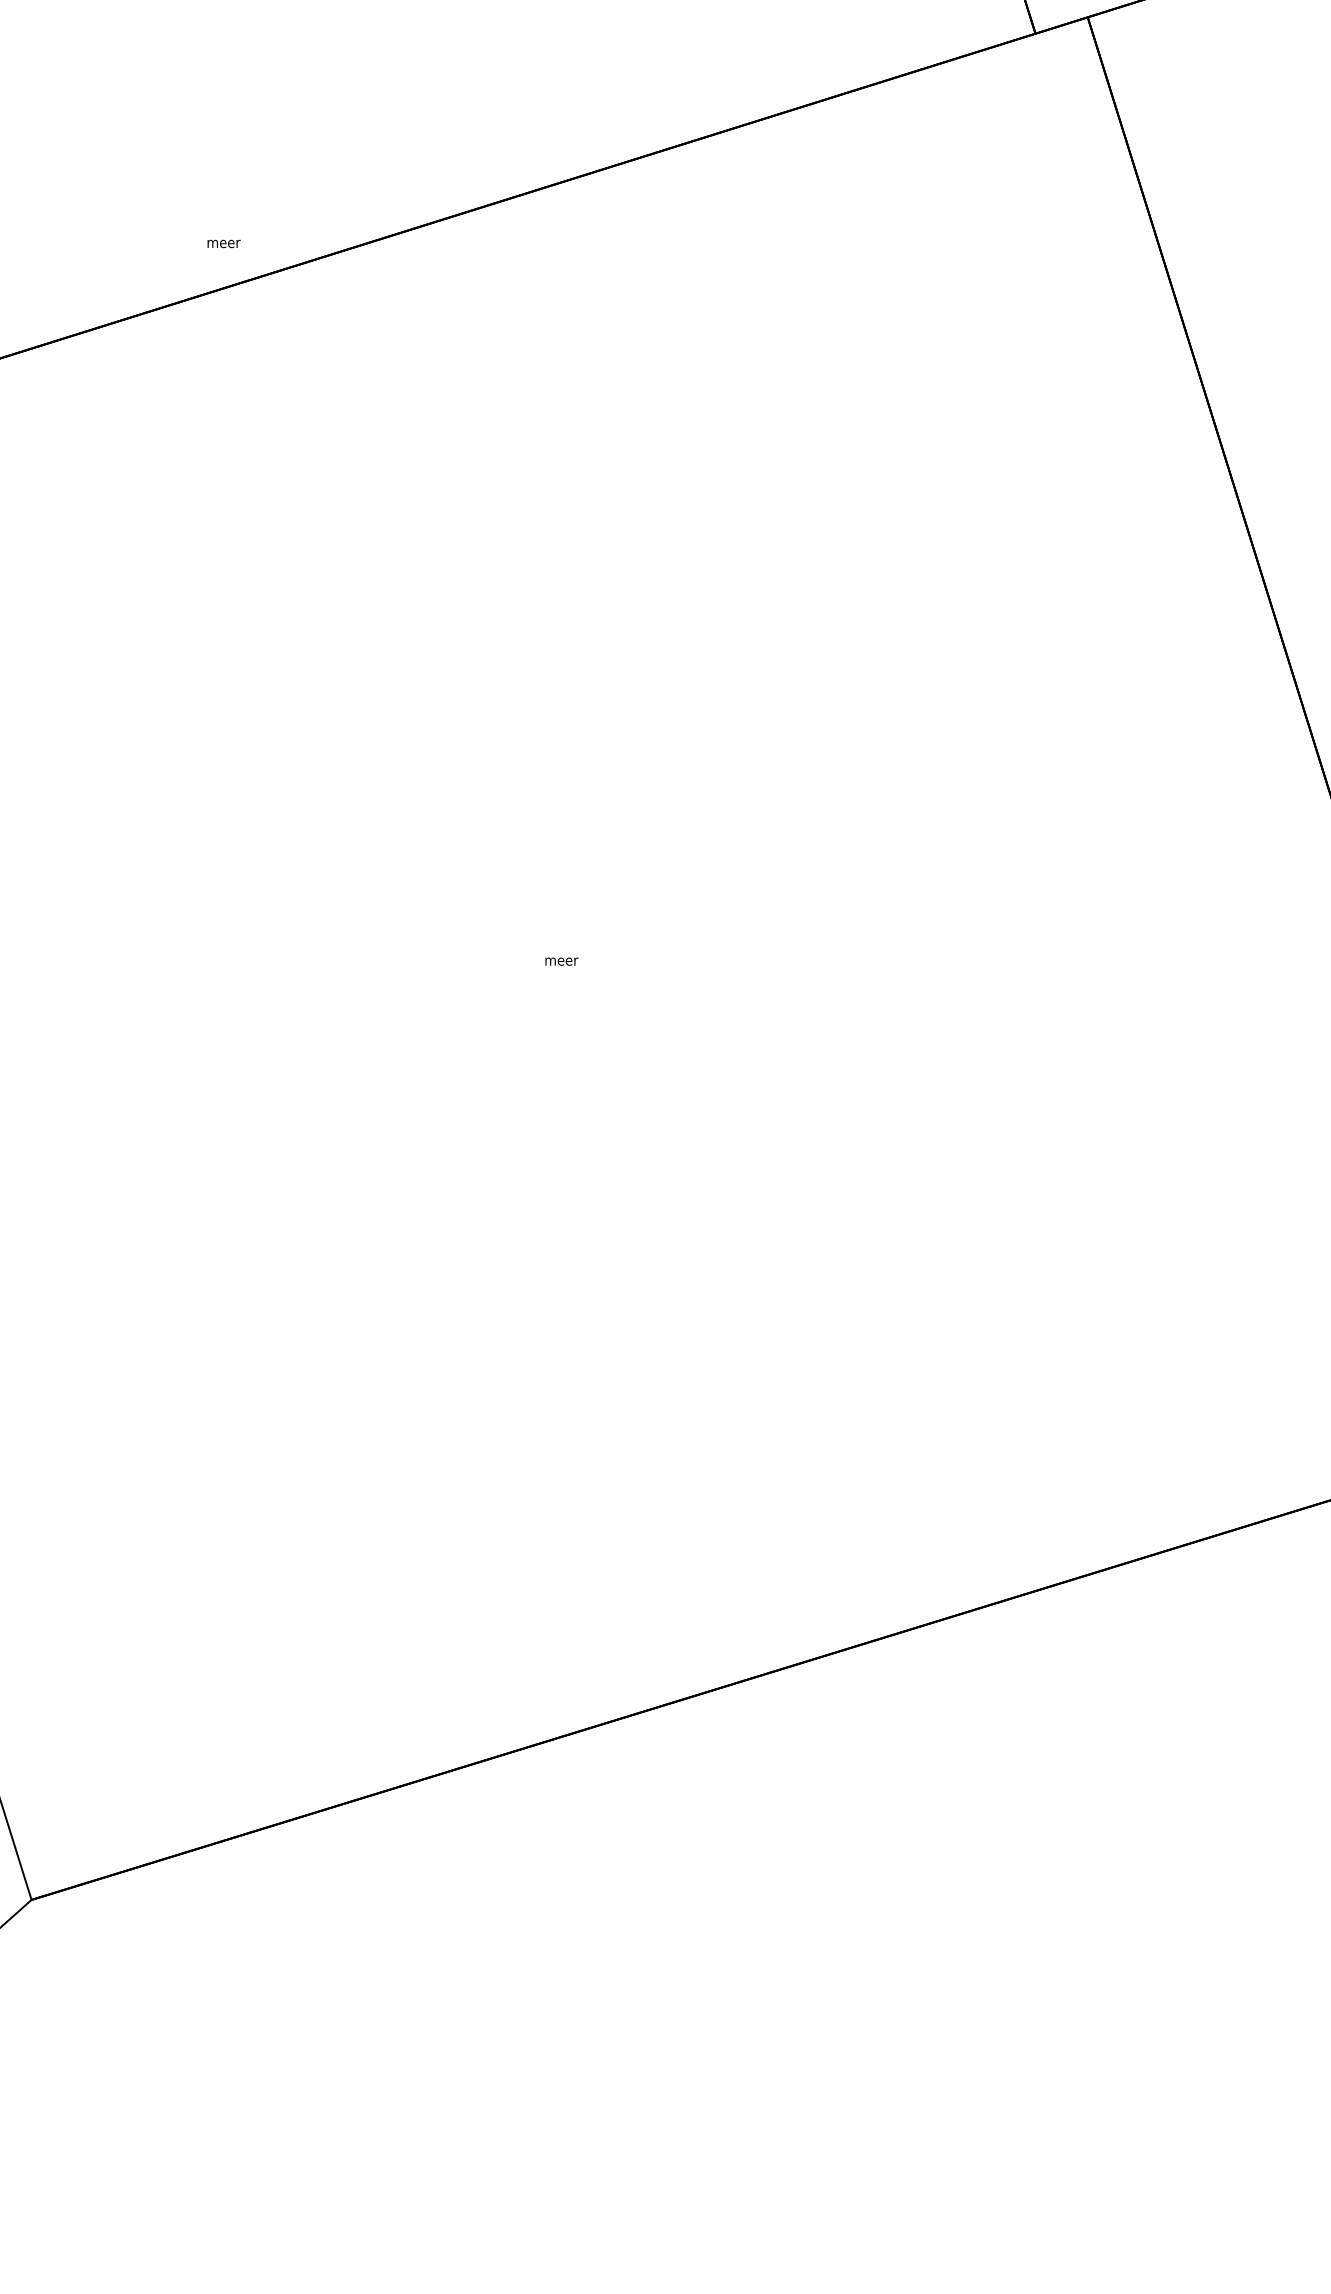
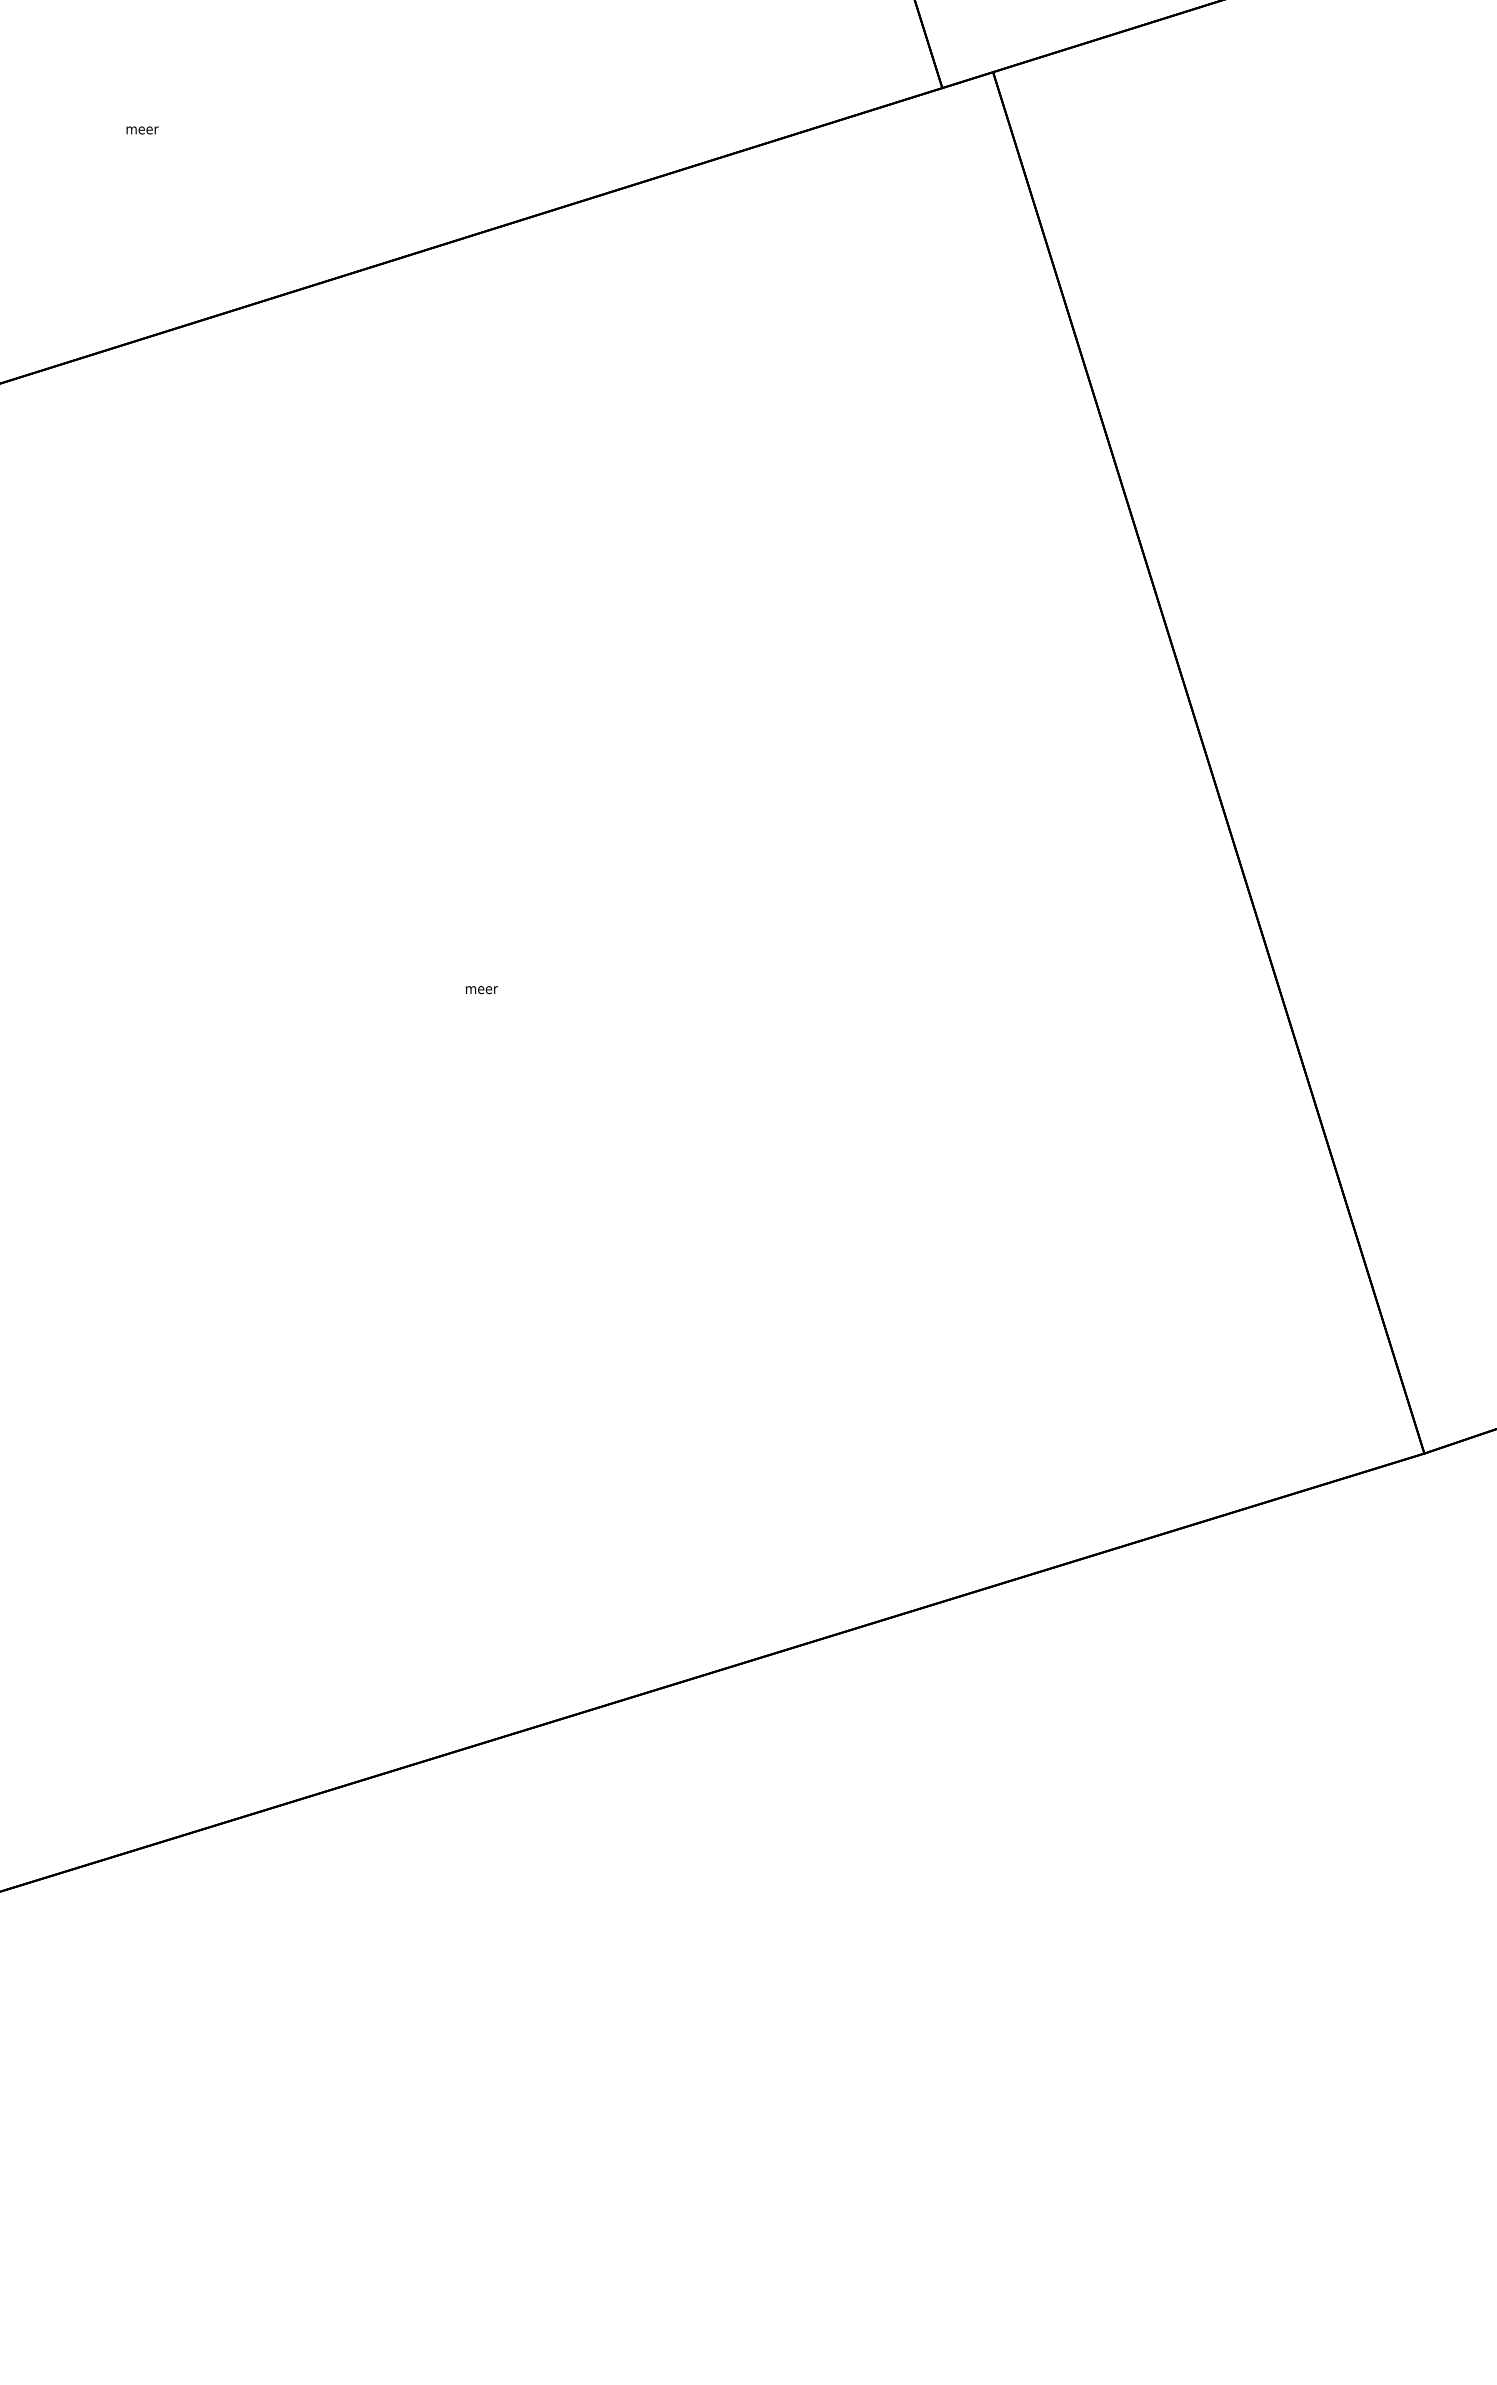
text: (223, 244) -> (142, 130), moved

